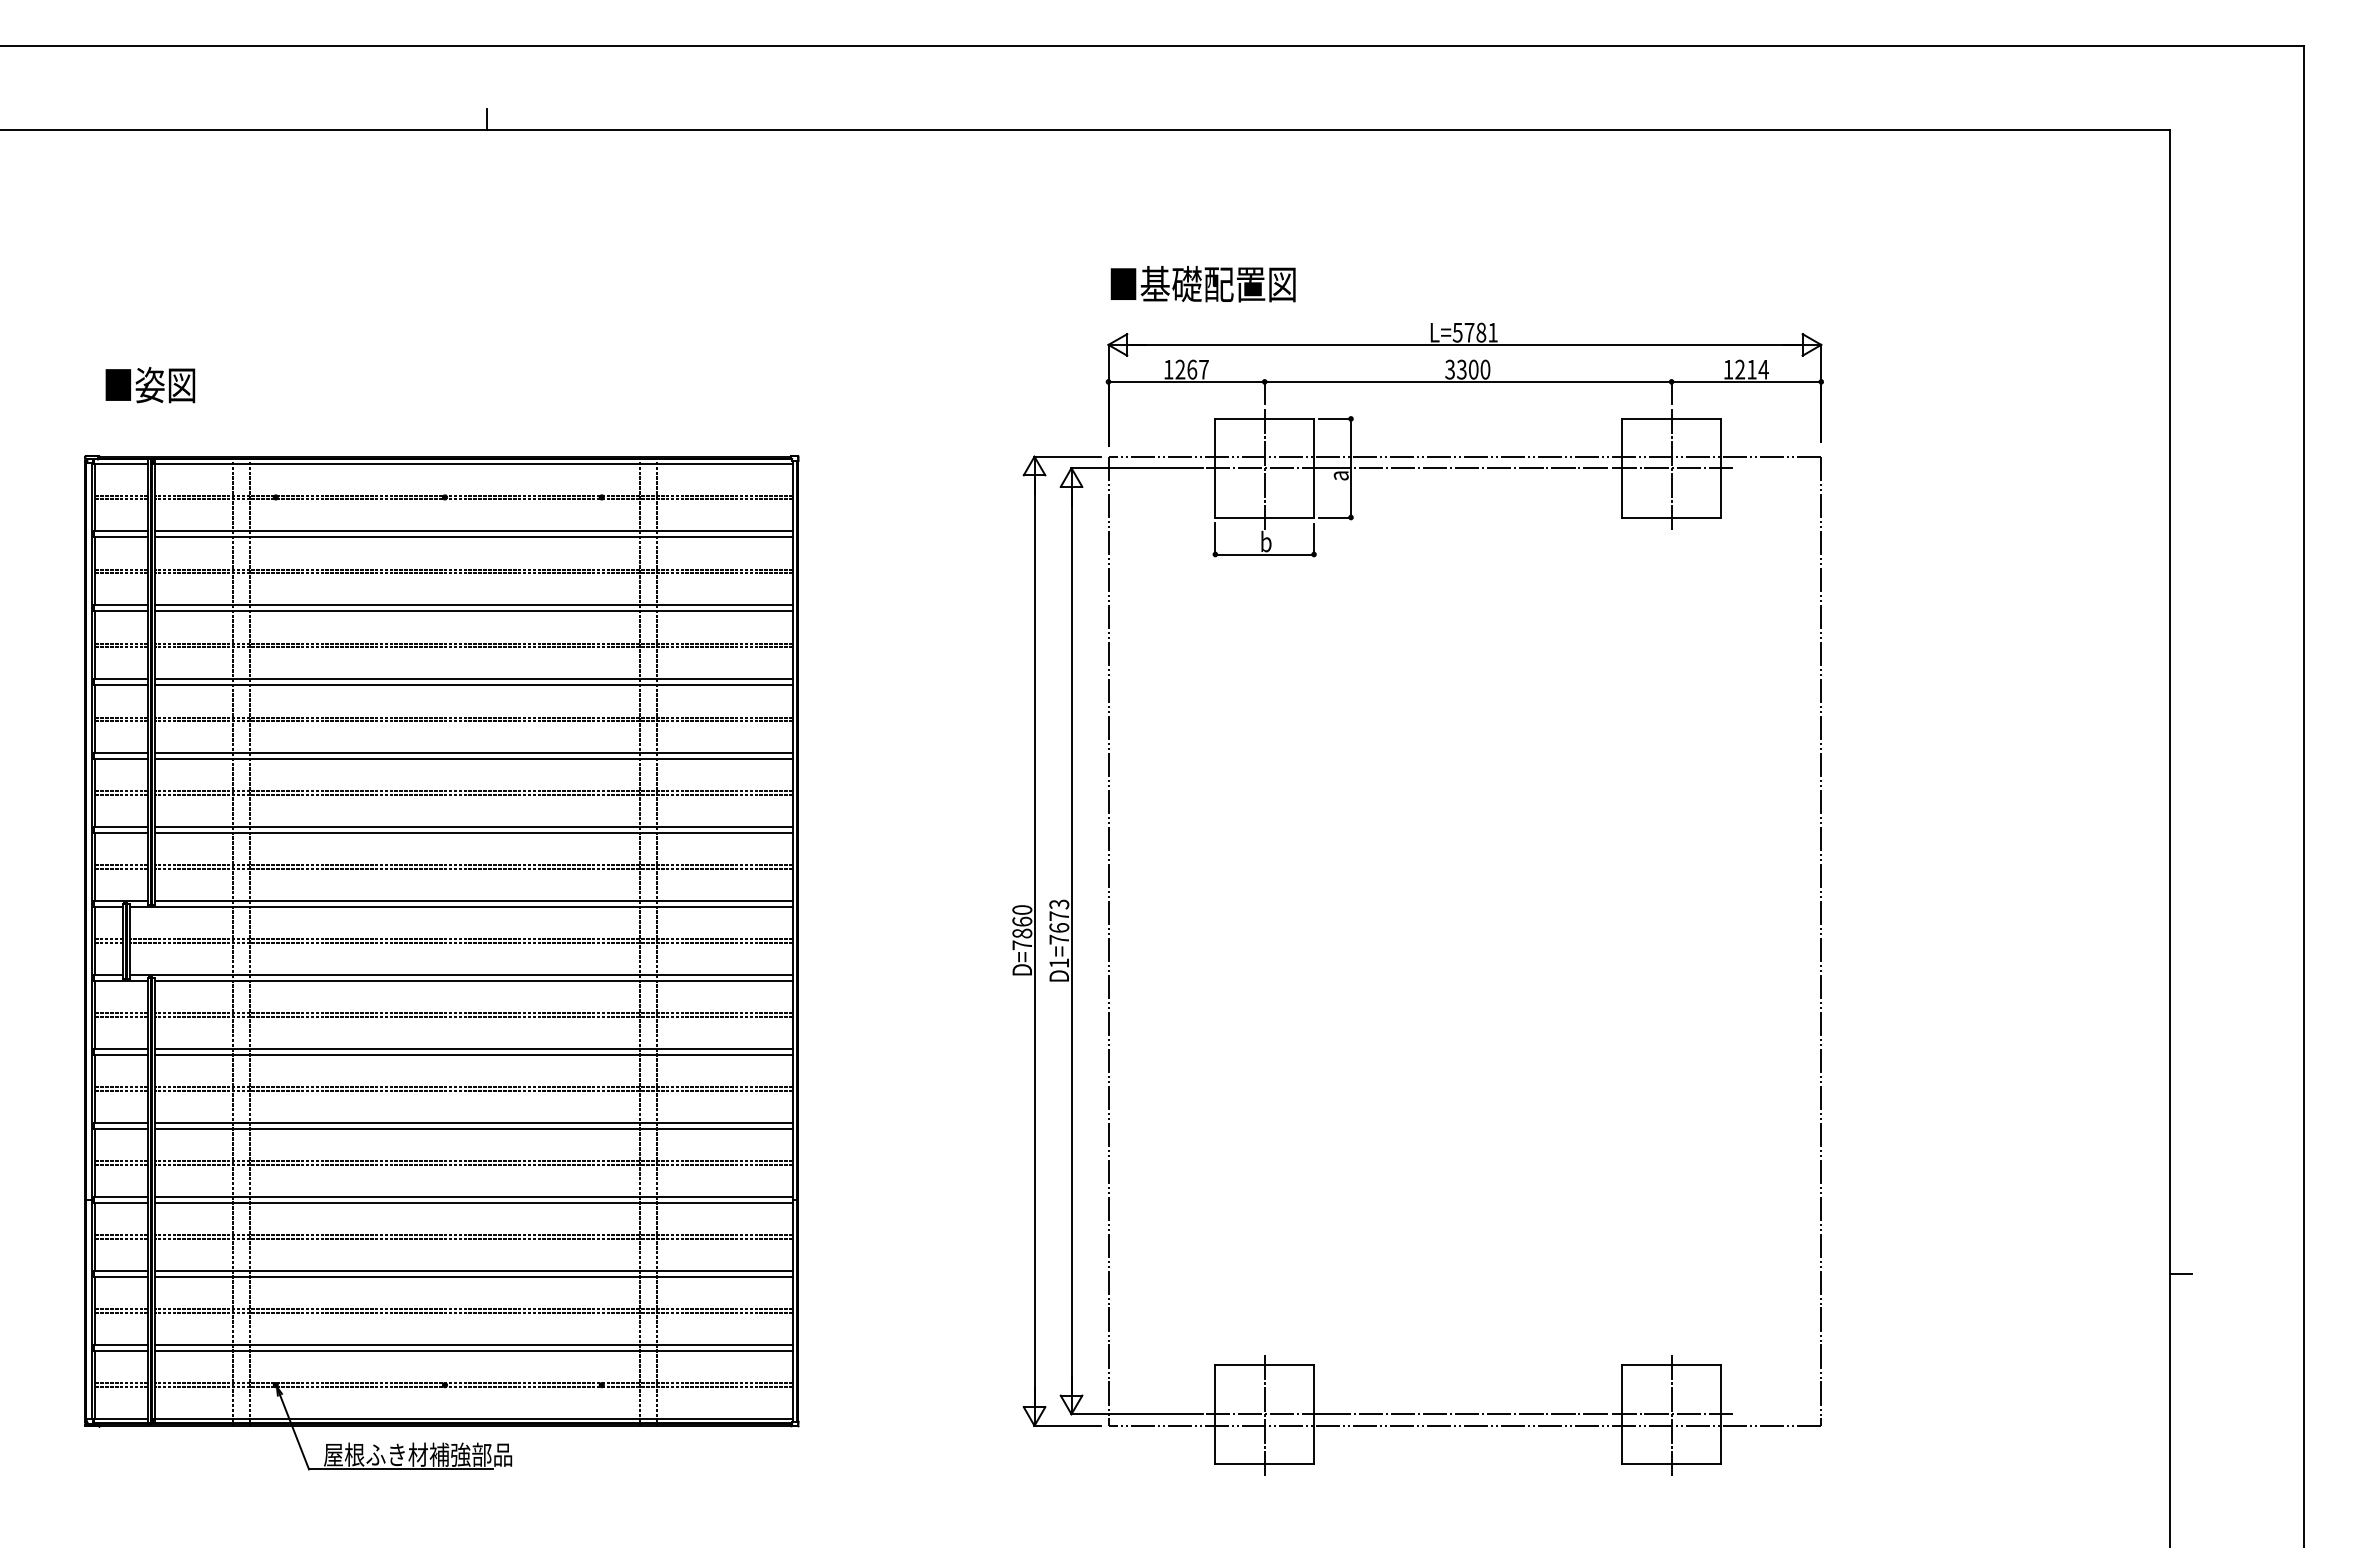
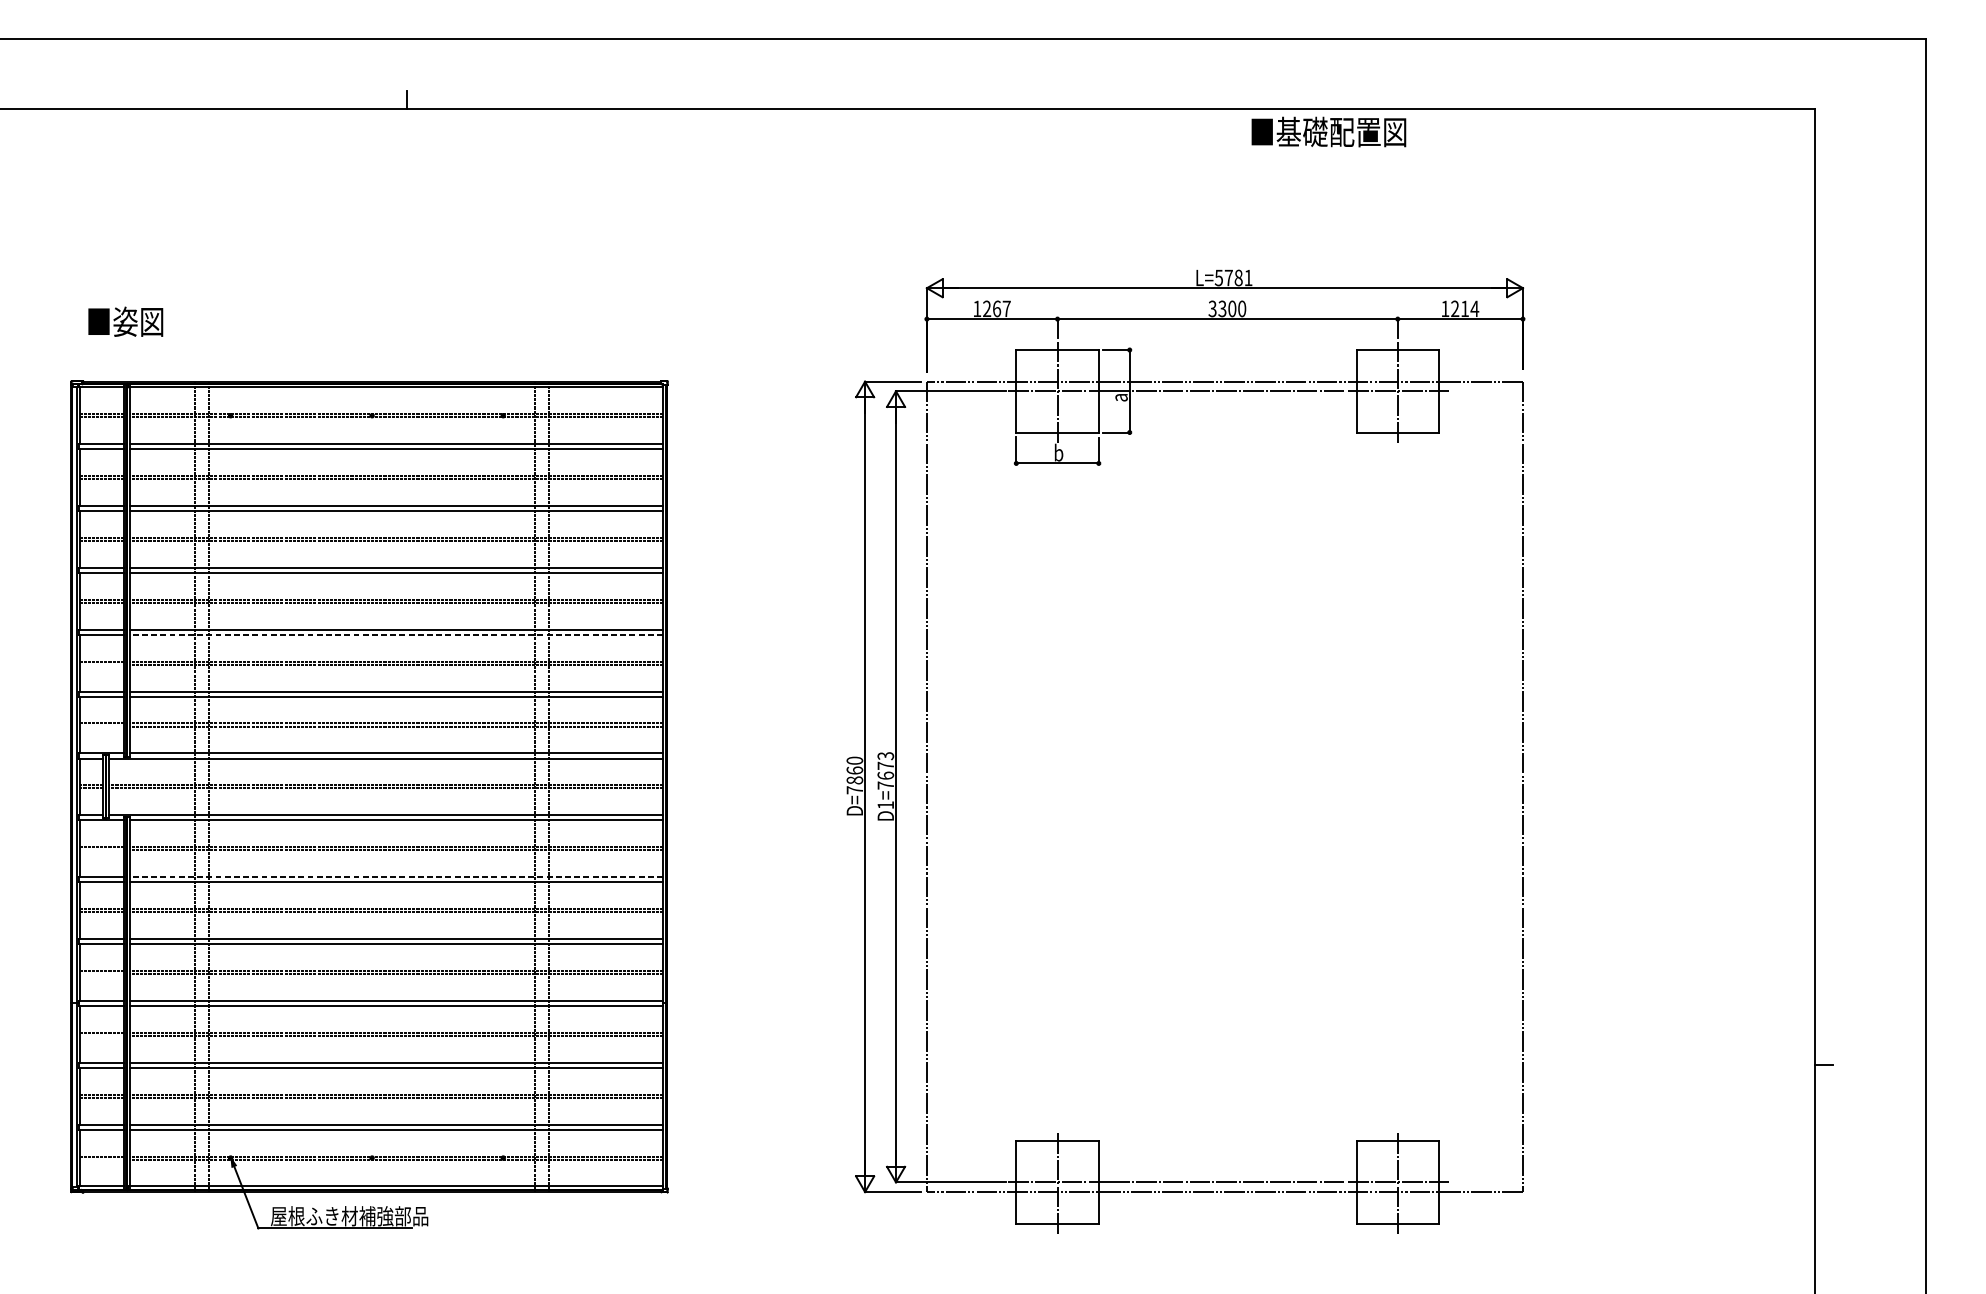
text: (1202, 284) -> (1328, 132), moved
line: (473, 759) -> (395, 634), solid -> dashed
line: (121, 795) -> (101, 664), removed
line: (121, 869) -> (101, 726), removed
line: (121, 1017) -> (101, 850), removed
line: (473, 1049) -> (395, 877), solid -> dashed
line: (121, 1165) -> (101, 974), removed
line: (121, 1239) -> (101, 1036), removed
line: (121, 1387) -> (101, 1160), removed

